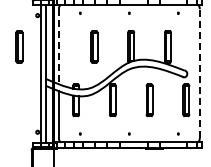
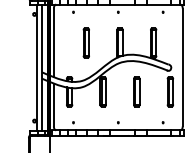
part: (19, 46) -> (17, 42), removed
line: (58, 46) -> (53, 42), dashed -> solid
line: (199, 73) -> (182, 67), dashed -> solid

